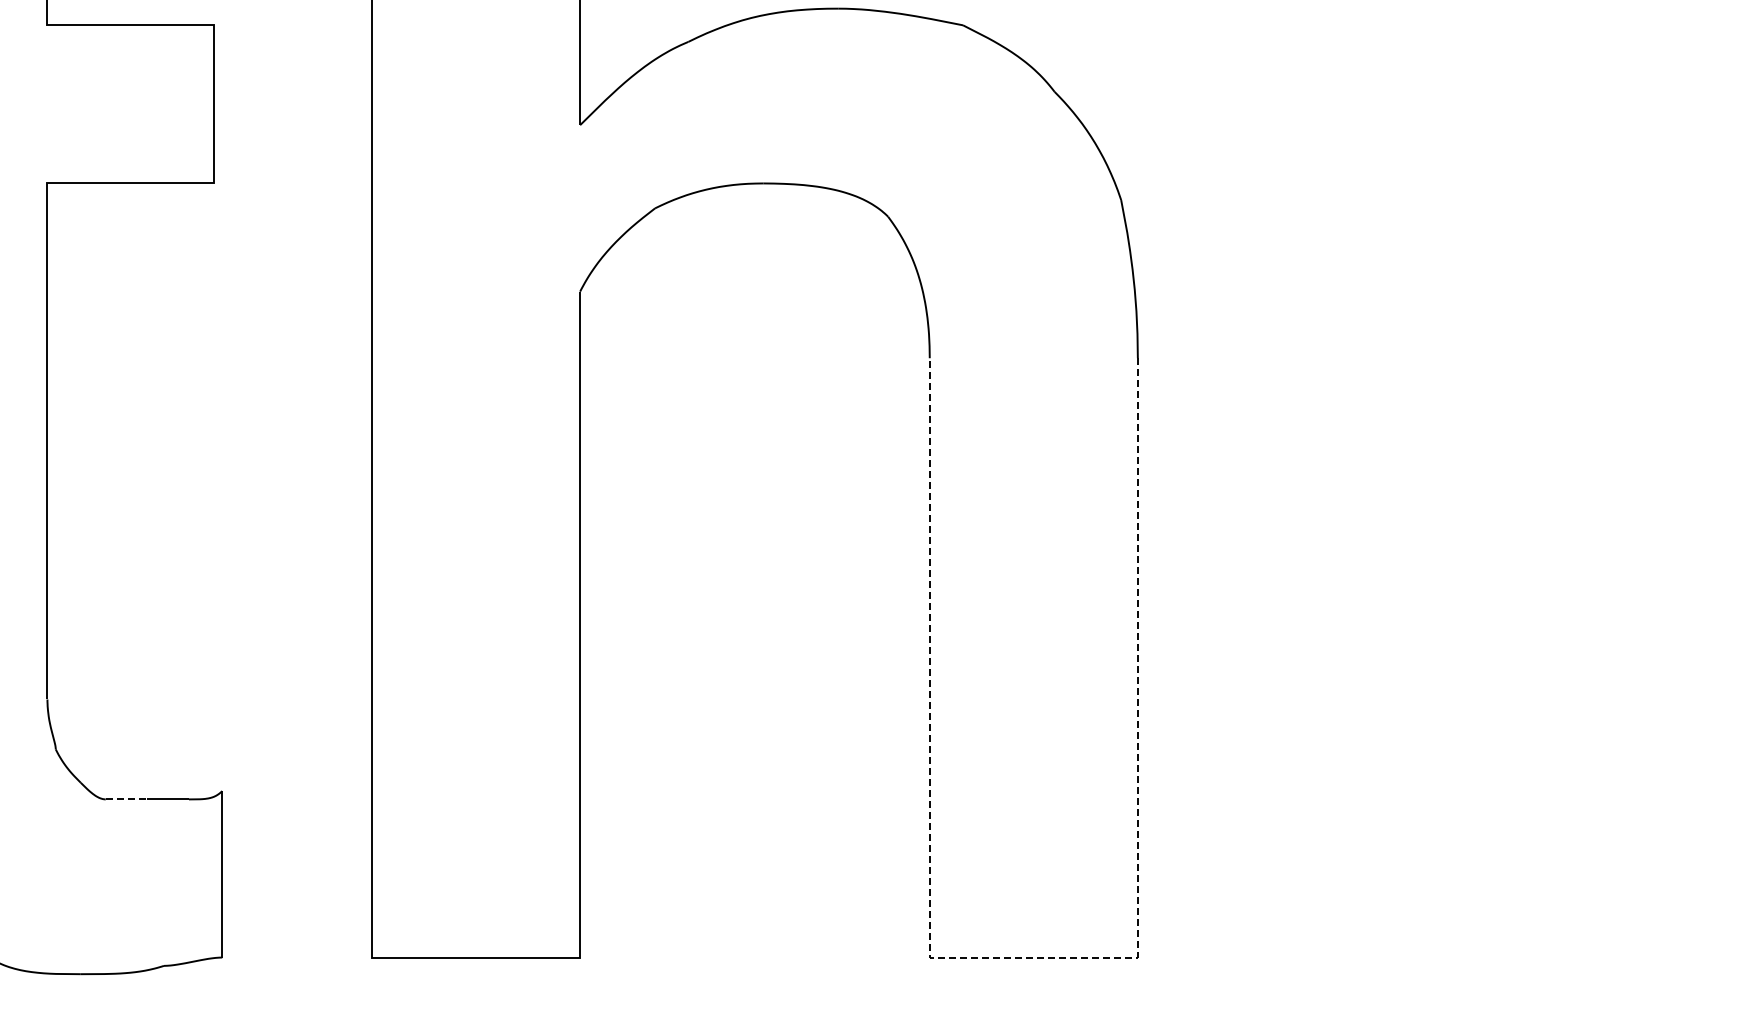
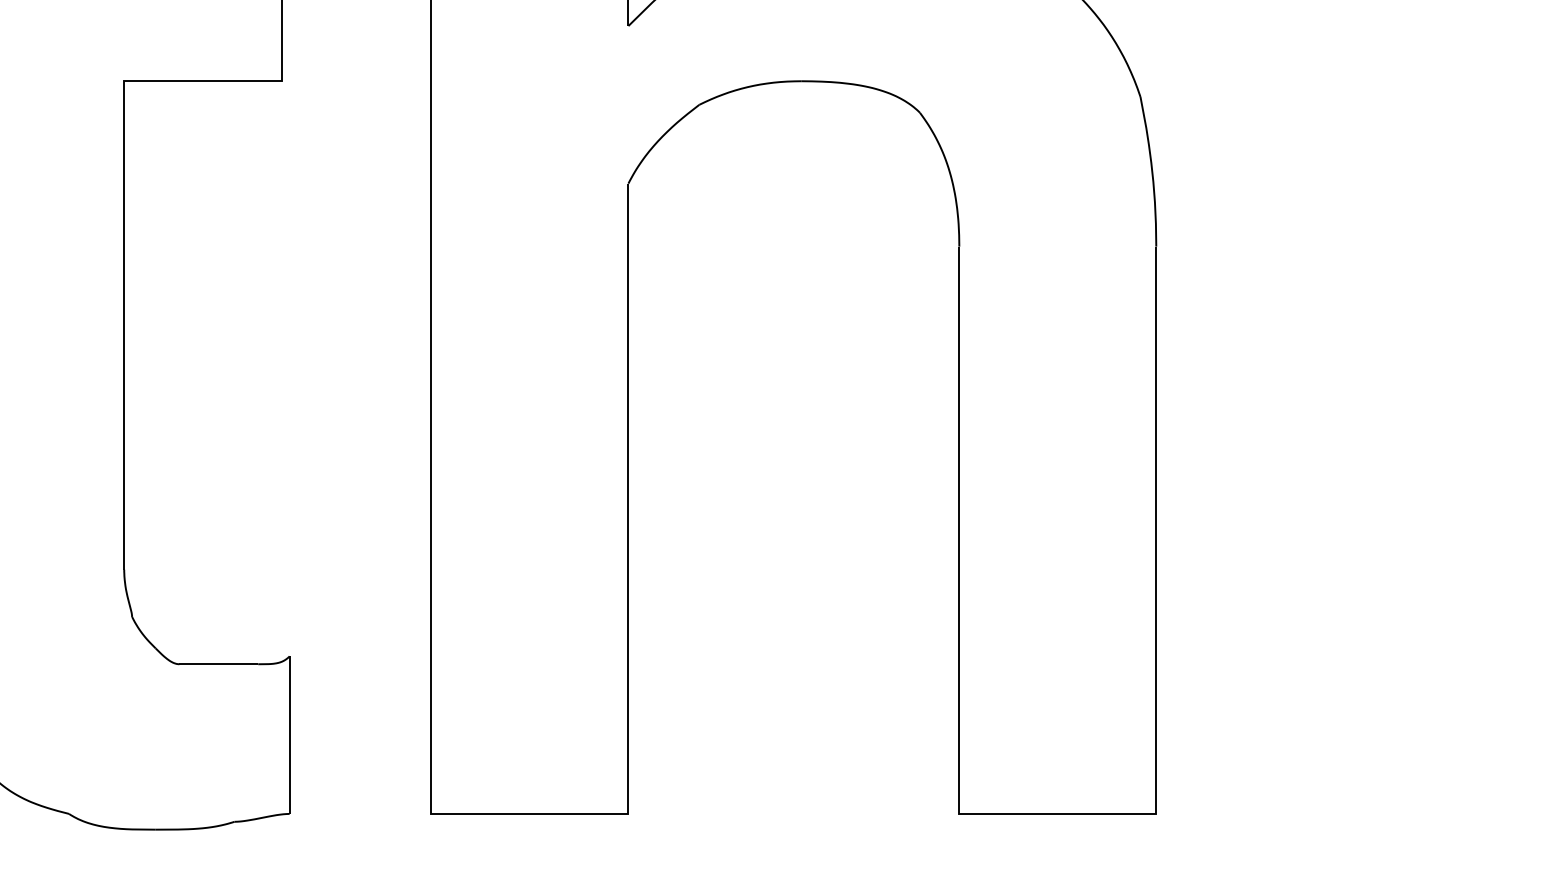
line: (126, 799) -> (199, 664), dashed -> solid
line: (1033, 957) -> (1057, 813), dashed -> solid

